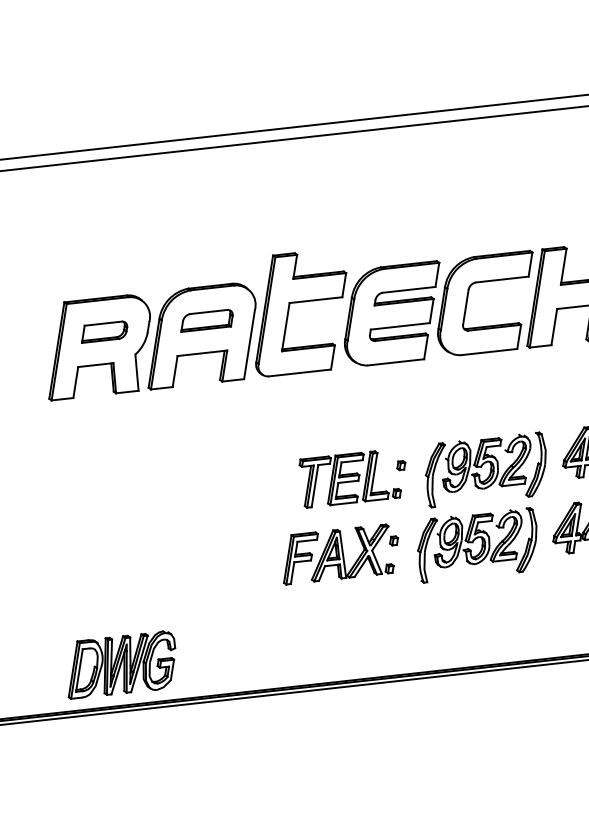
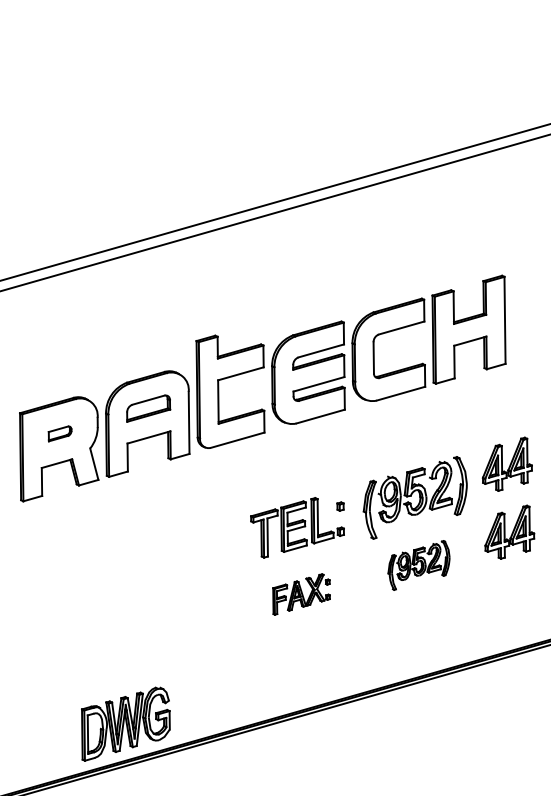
part: (104, 332) -> (59, 433), size x0.6
part: (476, 545) -> (418, 565), size x0.6
part: (341, 555) -> (301, 594), size x0.6

